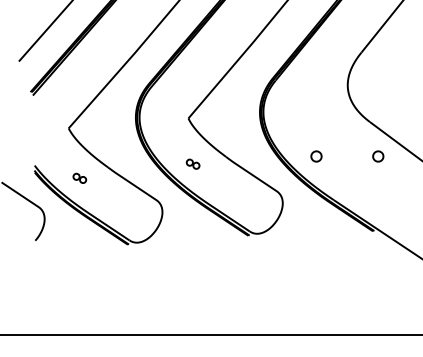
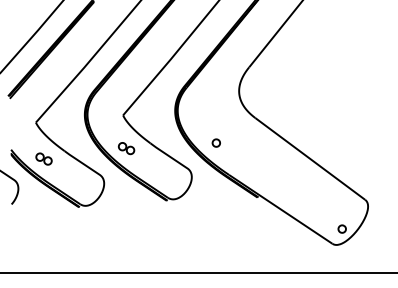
part: (377, 155) -> (260, 142), removed
part: (193, 163) -> (126, 148), size x1.67
part: (79, 177) -> (43, 158), size x1.67

